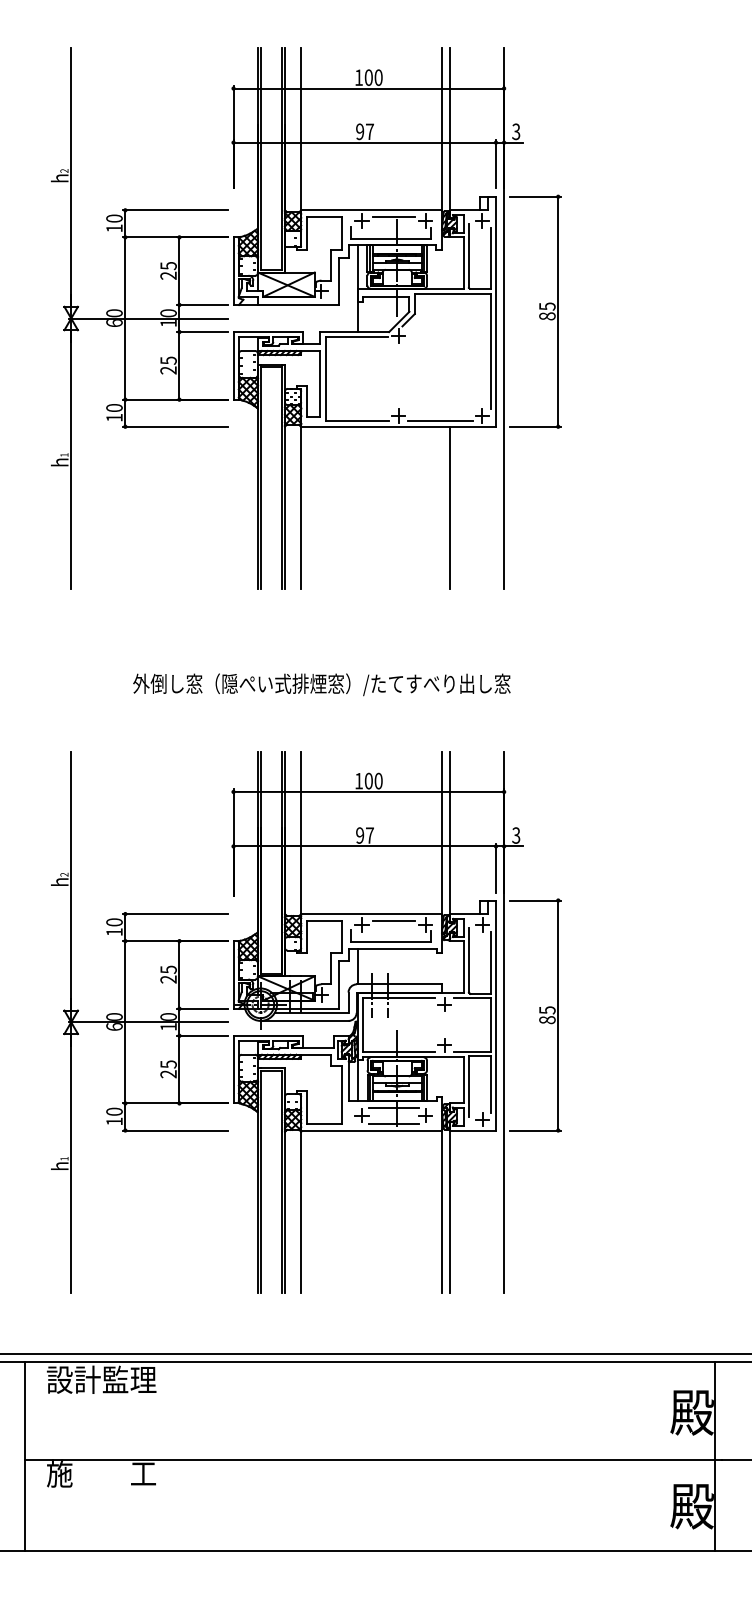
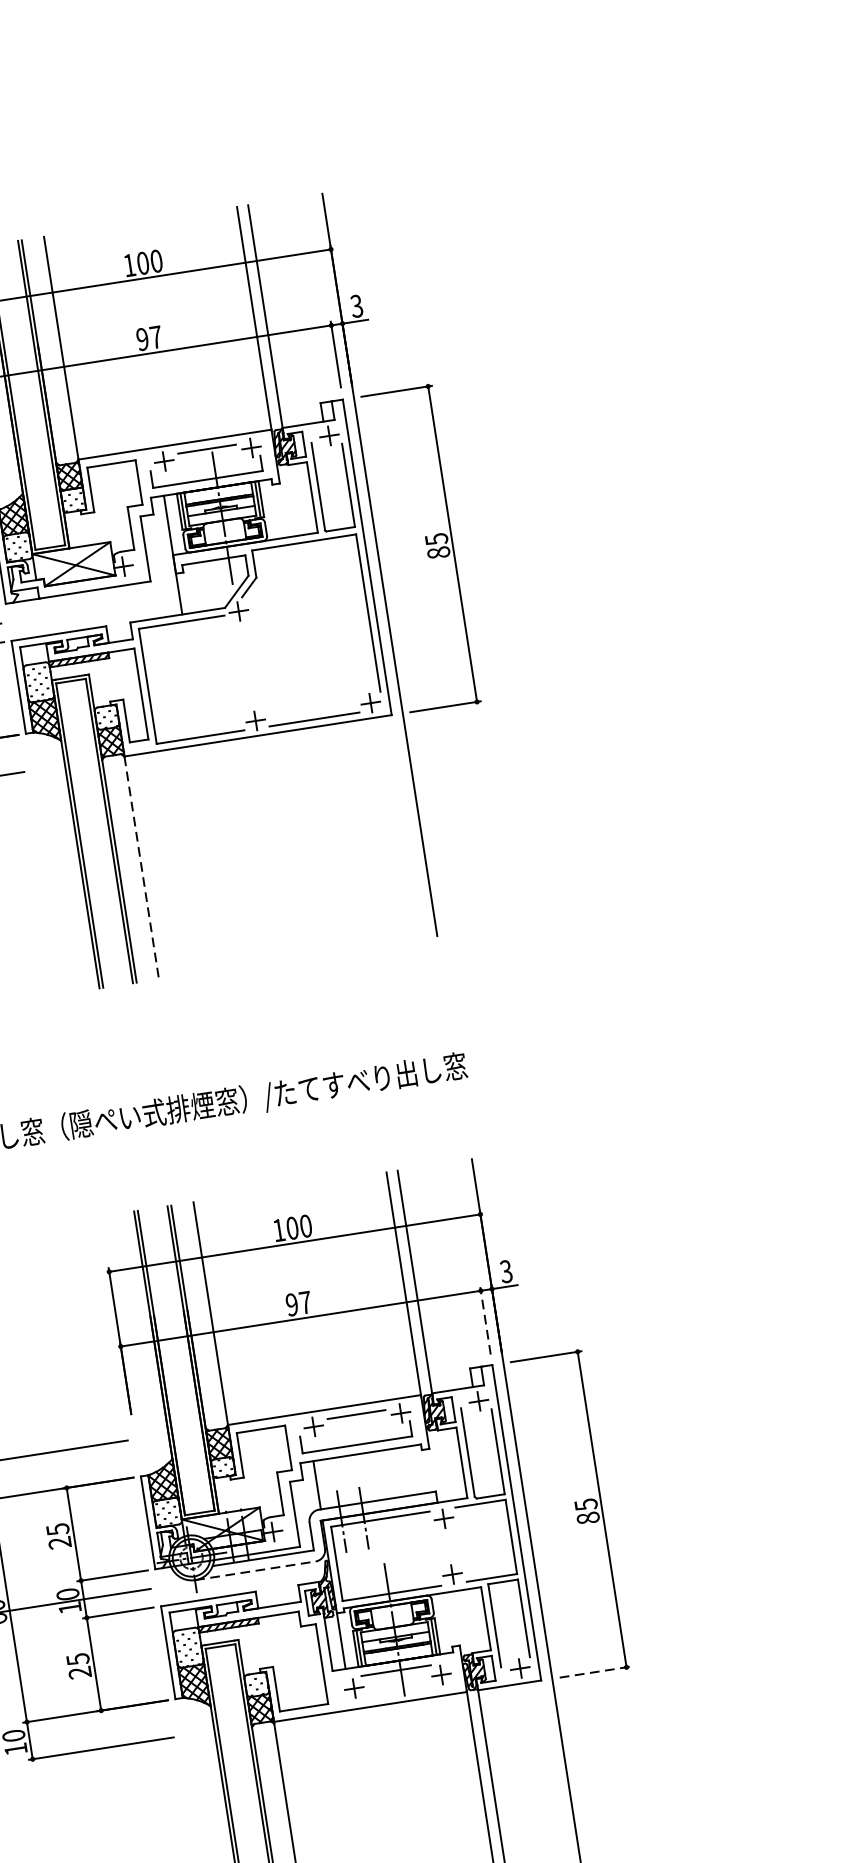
line: (450, 507) -> (346, 835), removed
line: (301, 508) -> (142, 868), solid -> dashed
line: (496, 868) -> (486, 1321), solid -> dashed
line: (304, 1020) -> (255, 1570), solid -> dashed
line: (393, 1123) -> (399, 1692), removed
line: (535, 1130) -> (595, 1672), solid -> dashed

